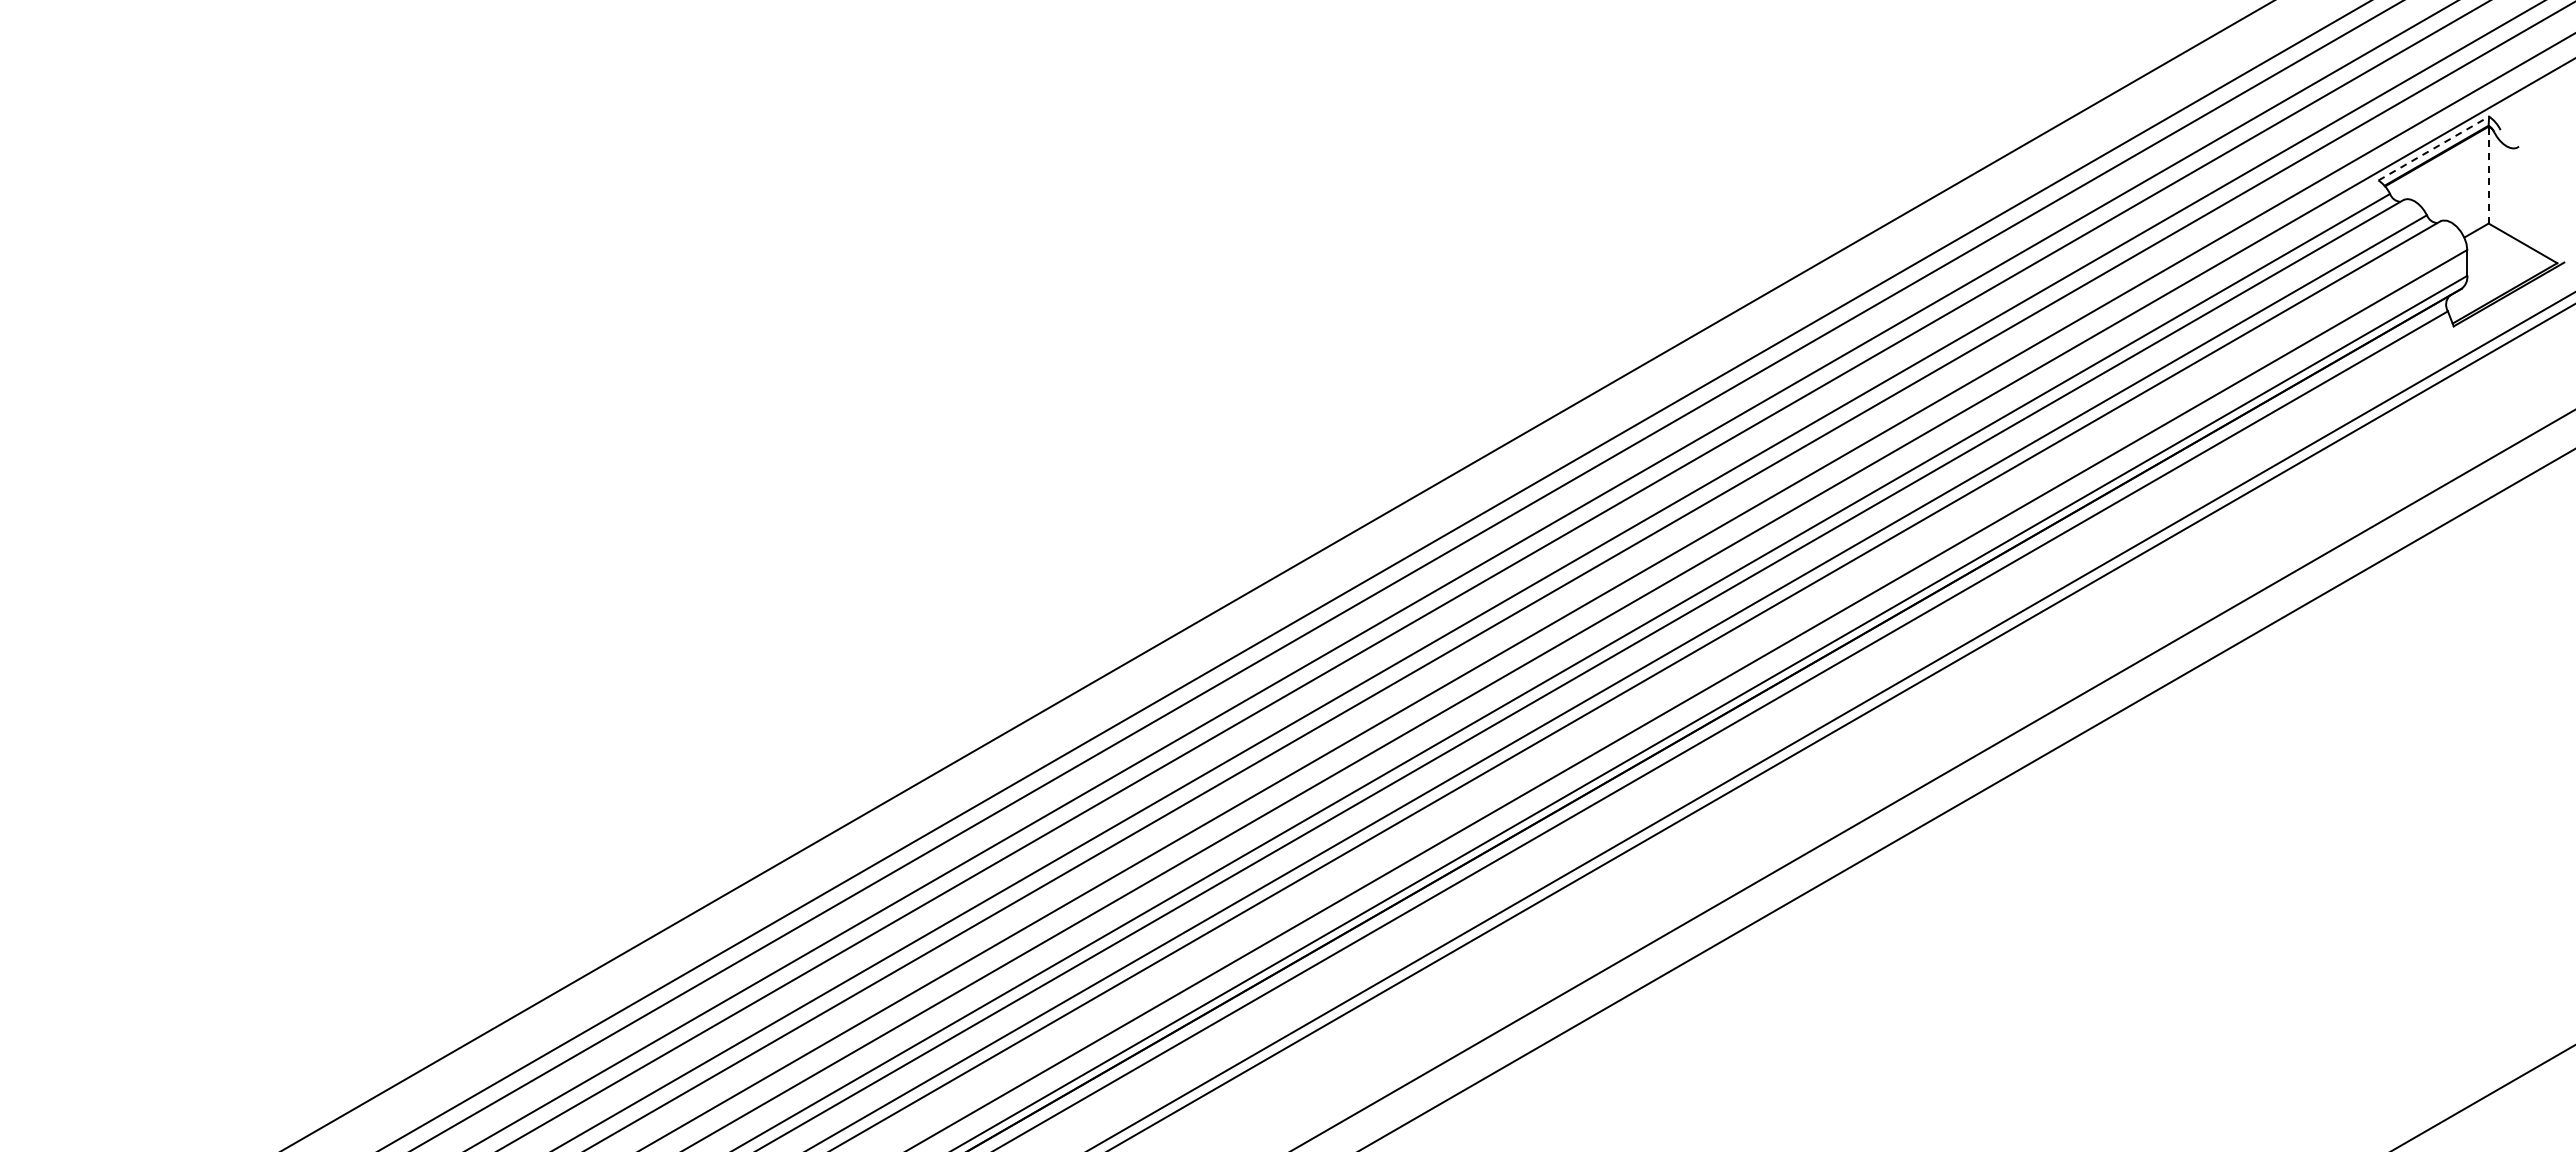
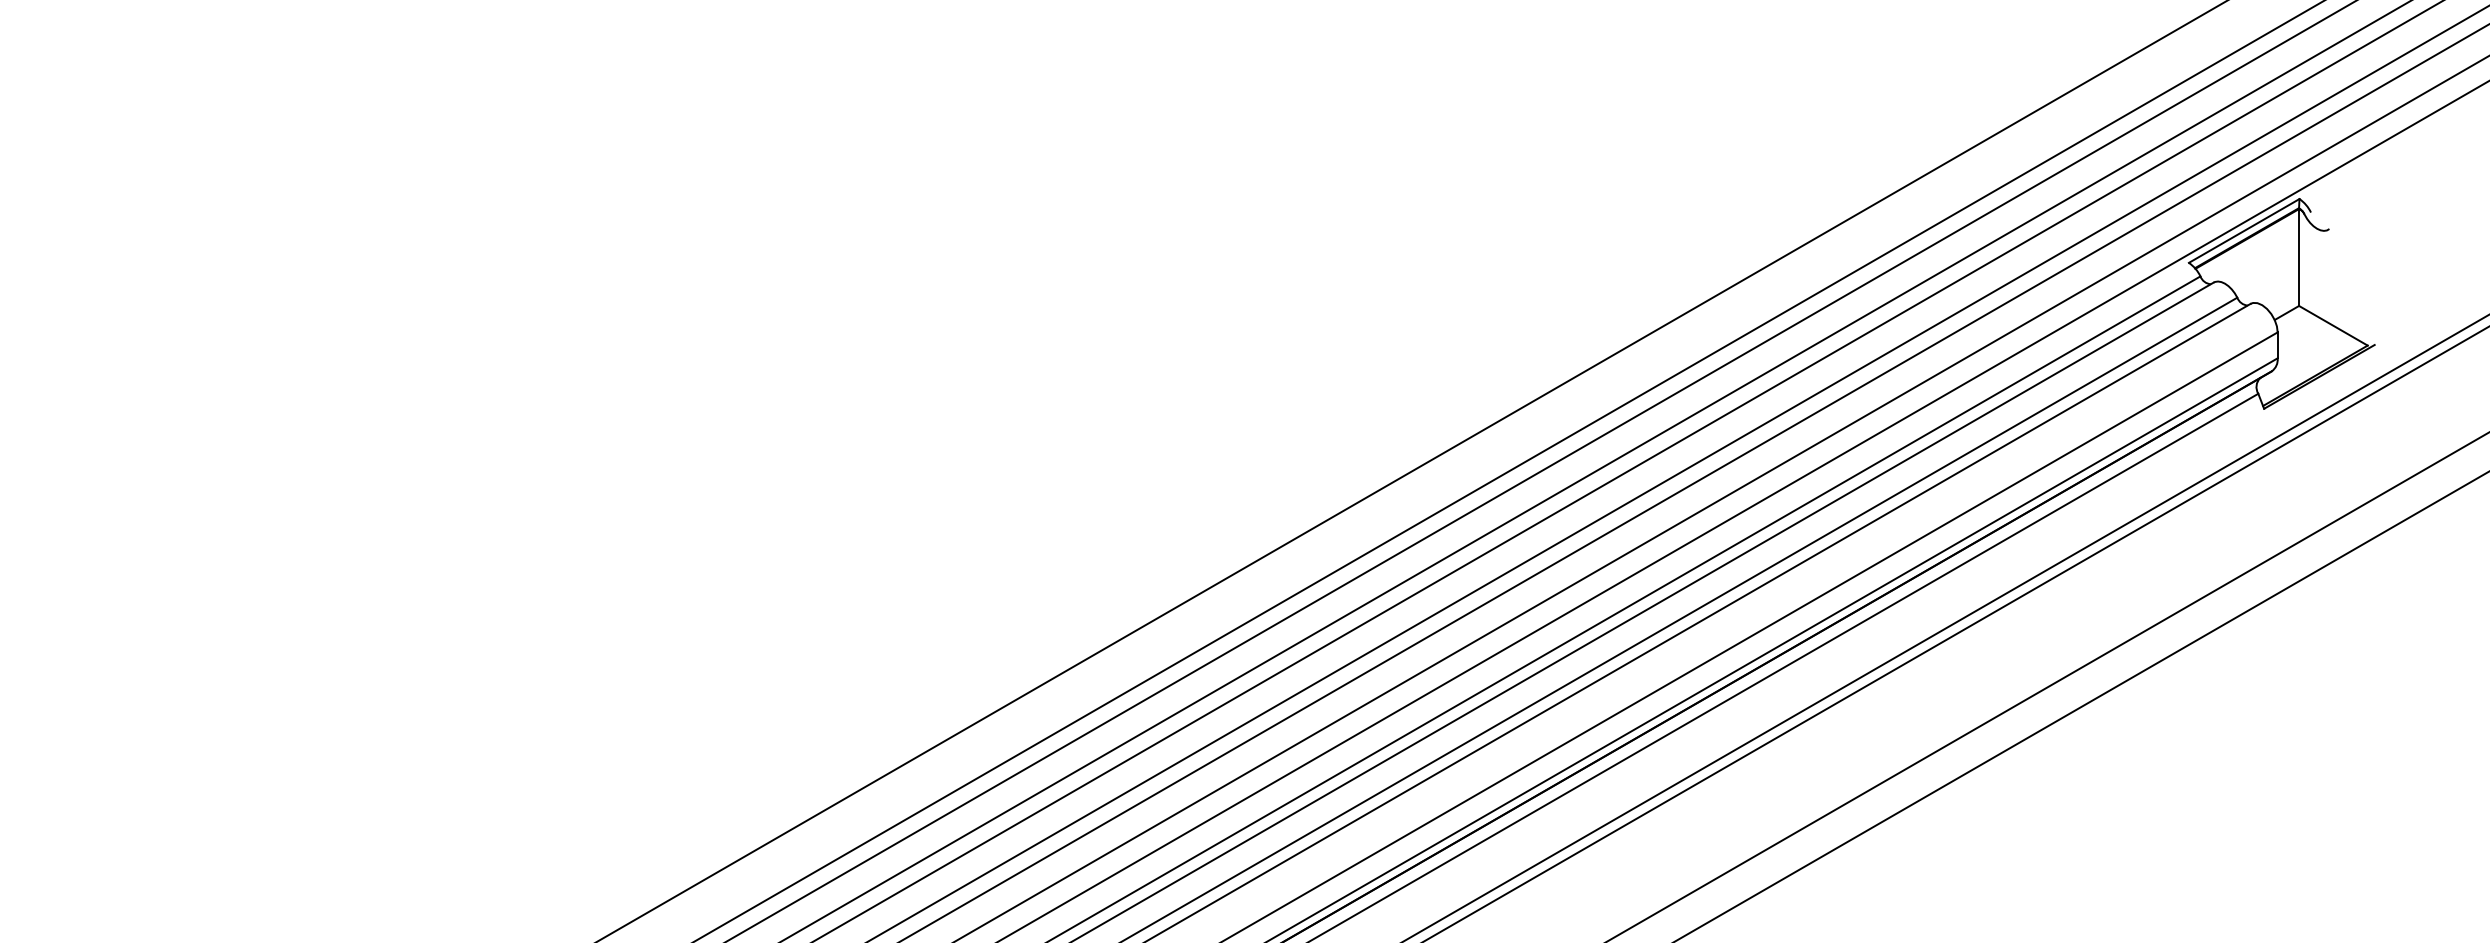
line: (2433, 148) -> (2243, 230), dashed -> solid
line: (2488, 174) -> (2298, 256), dashed -> solid

